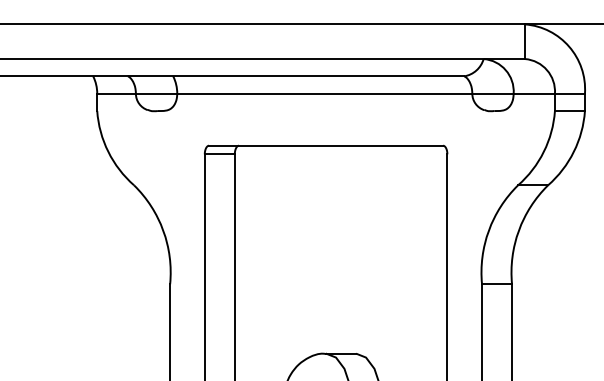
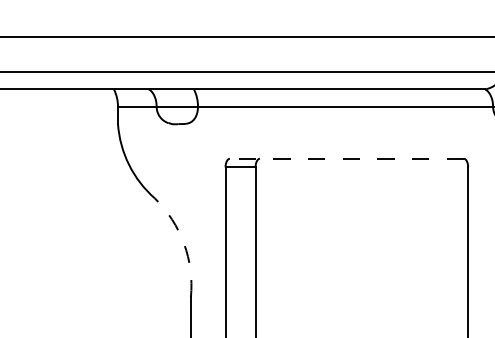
line: (326, 145) -> (347, 158), solid -> dashed
arc: (163, 230) -> (184, 243), solid -> dashed

